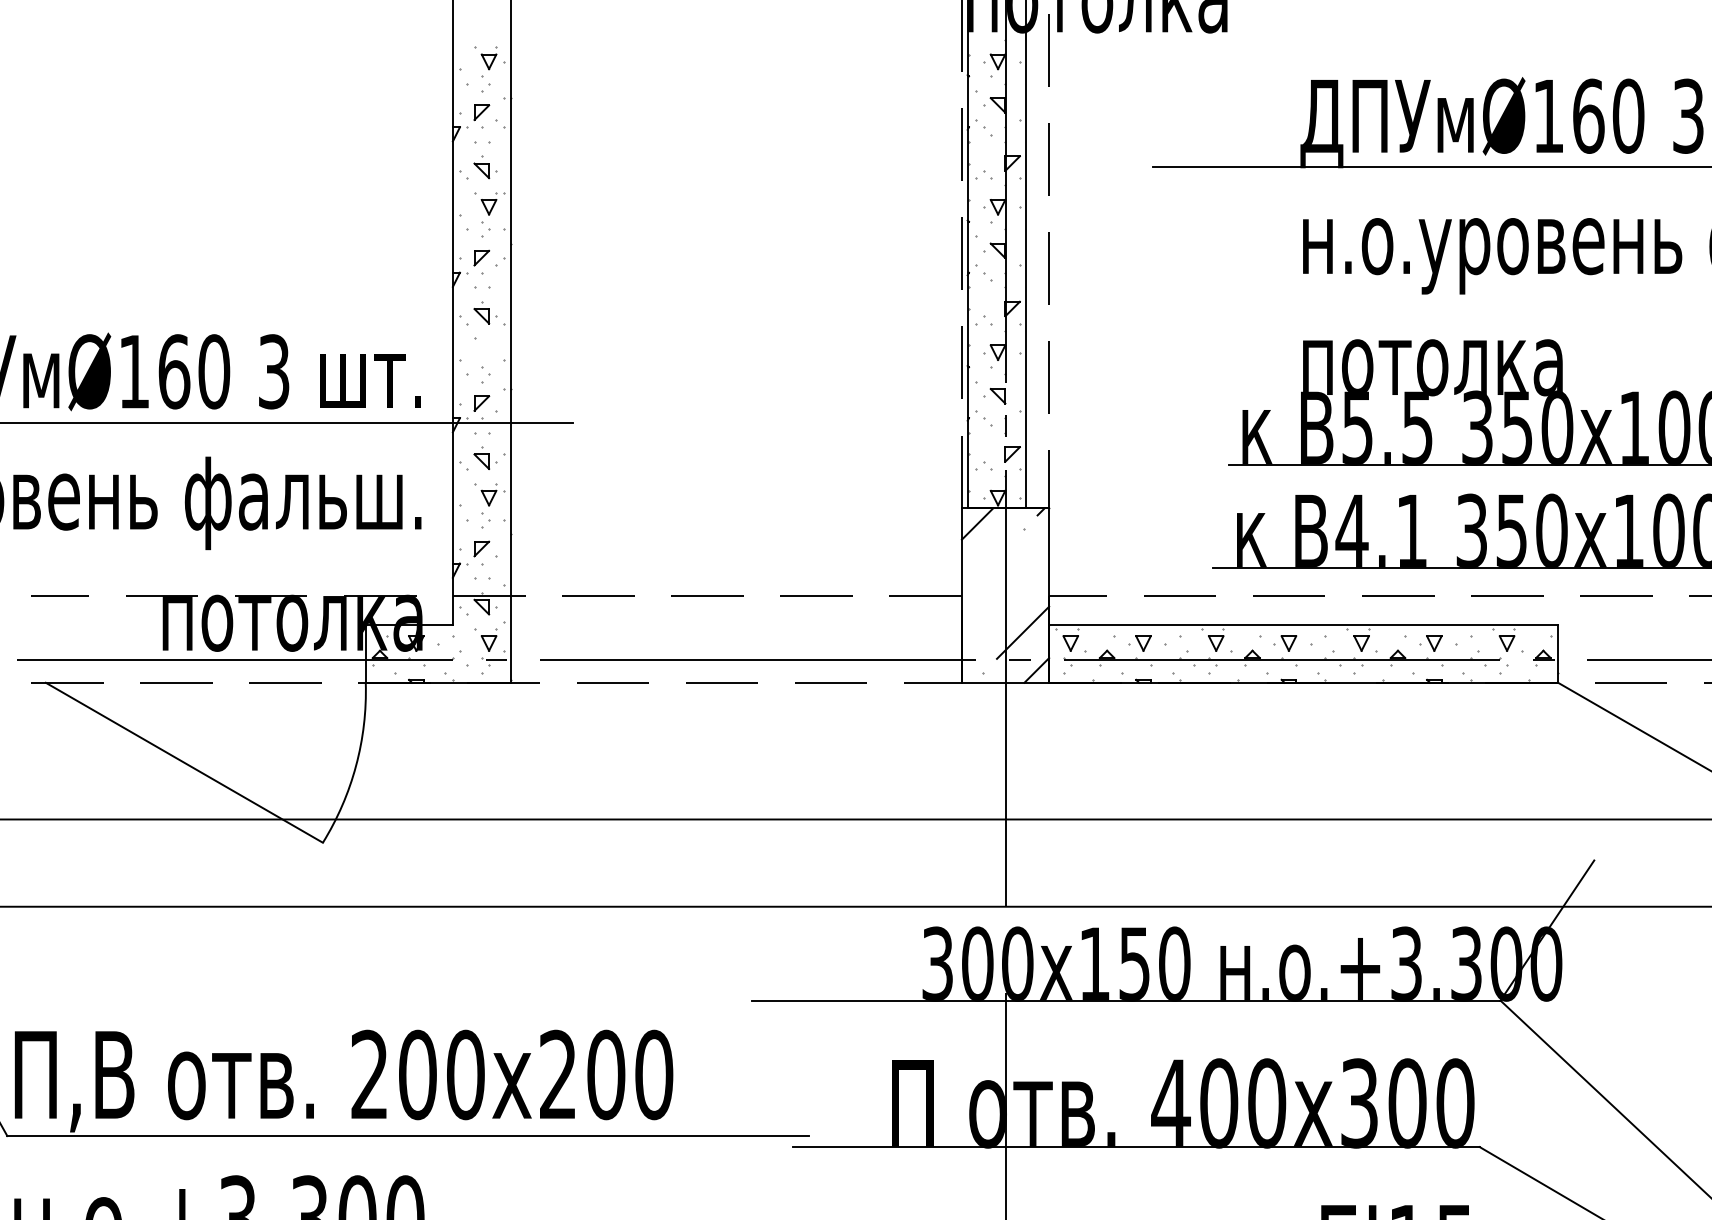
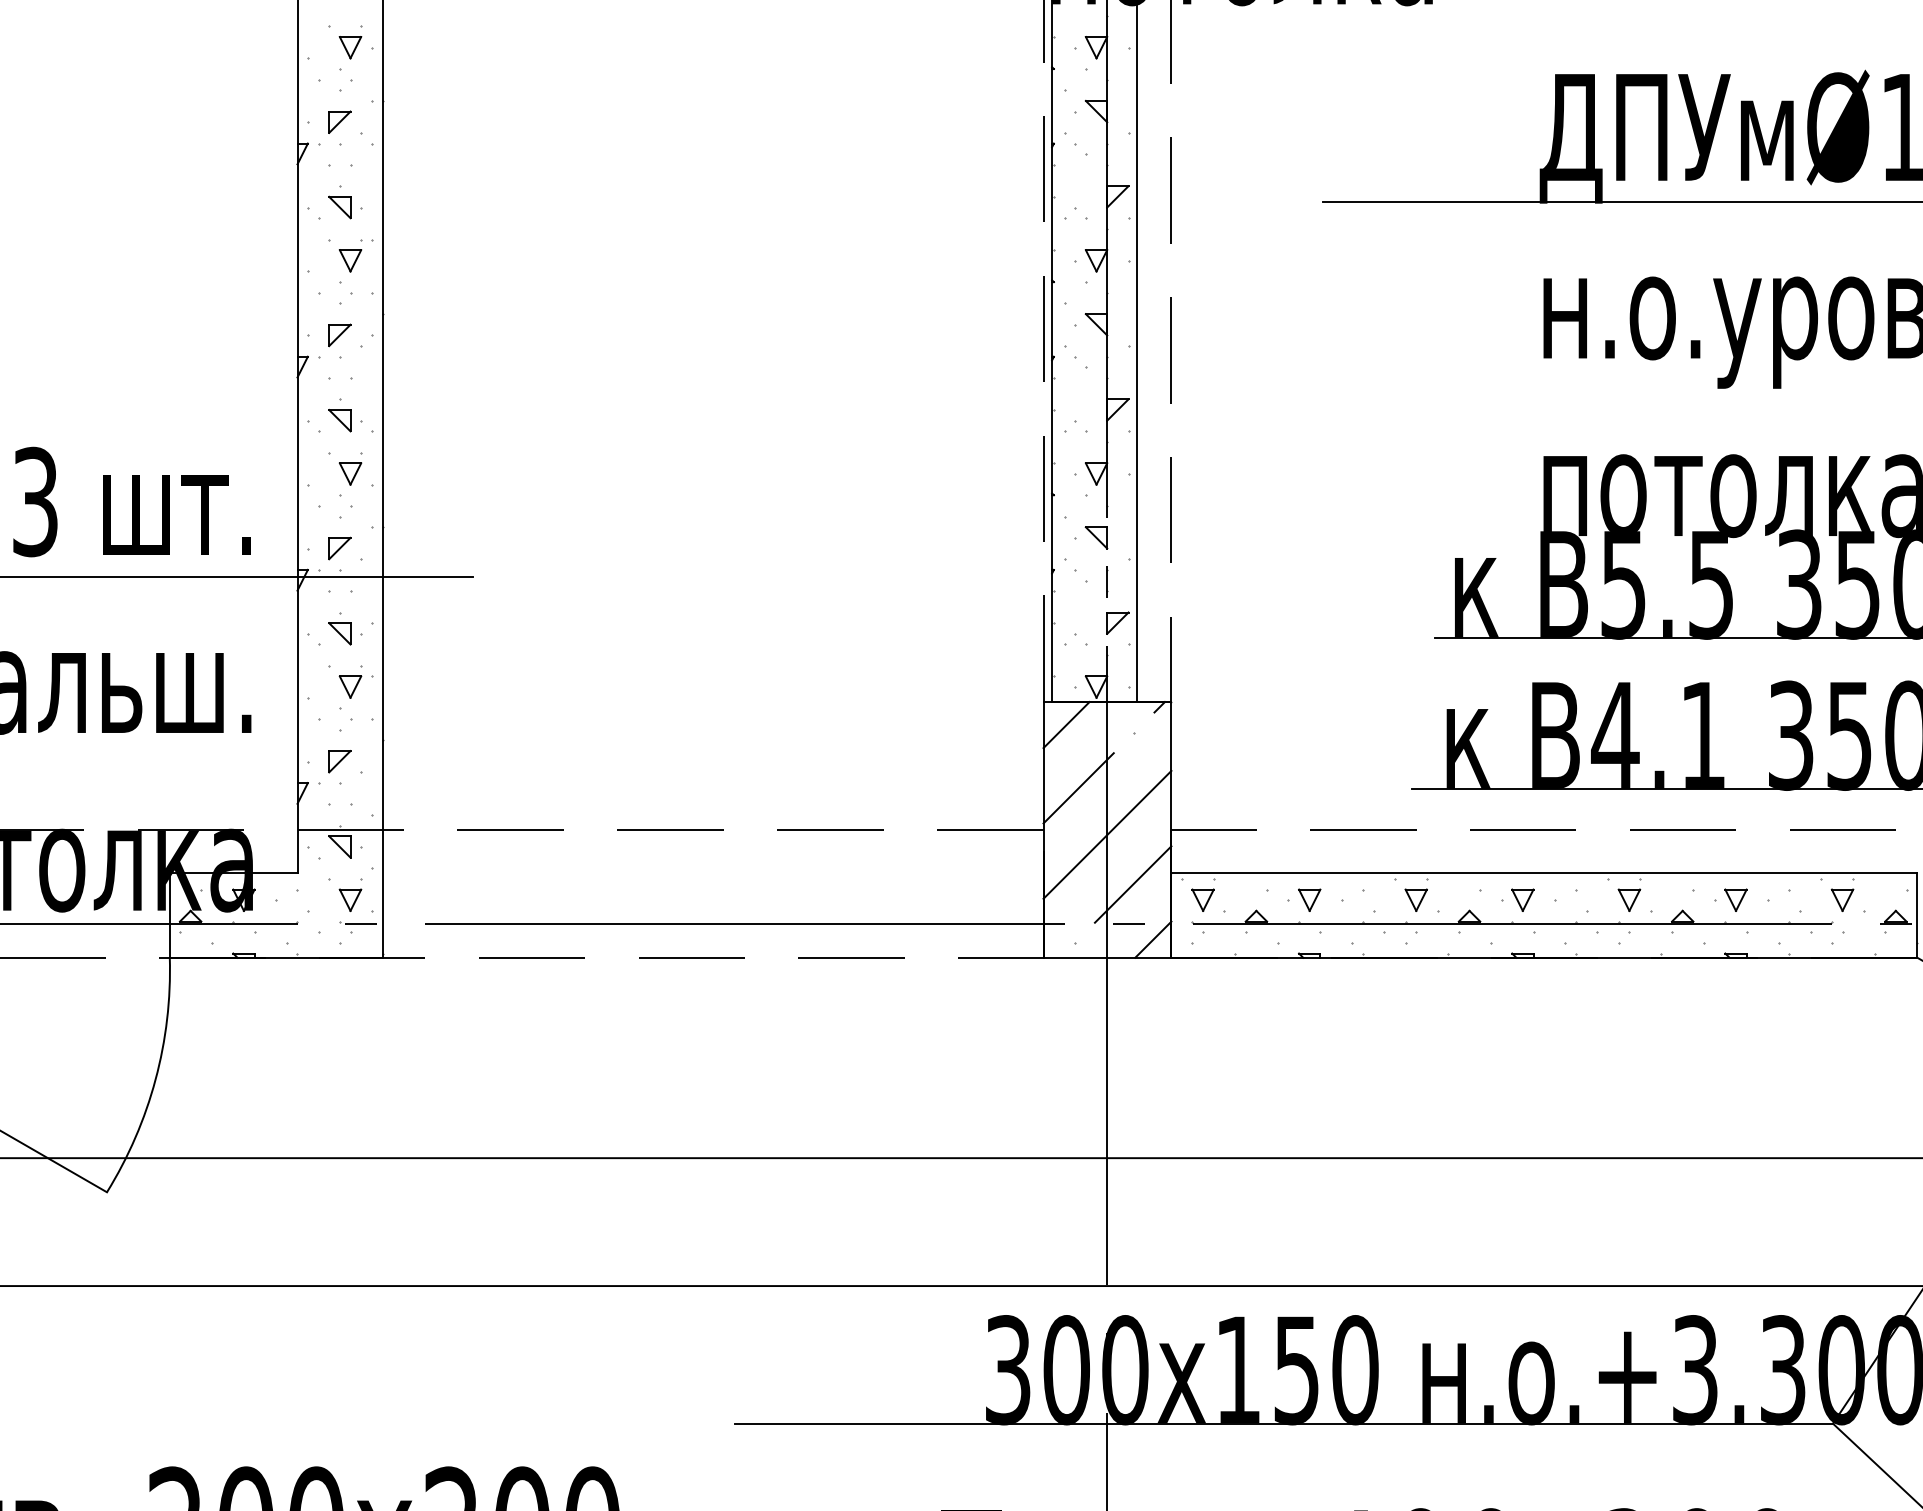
part: (488, 348) -> (349, 467), added
line: (985, 567) -> (1078, 788), added
line: (1005, 598) -> (1107, 834), added

